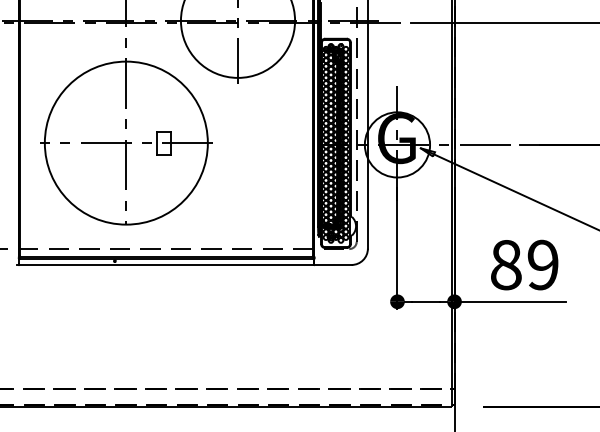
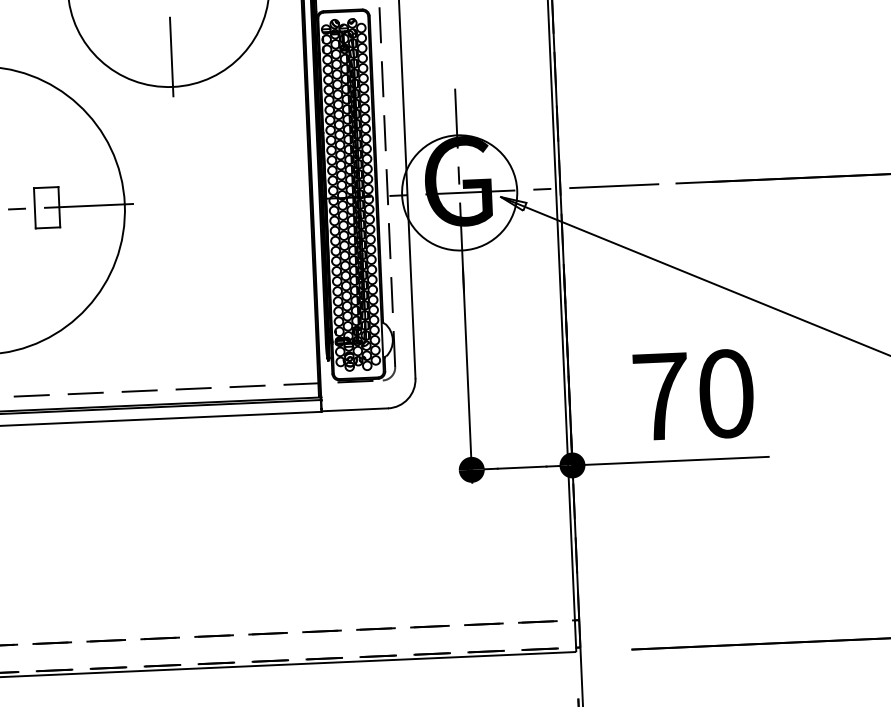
text: (524, 264) -> (693, 394), 89 -> 70

